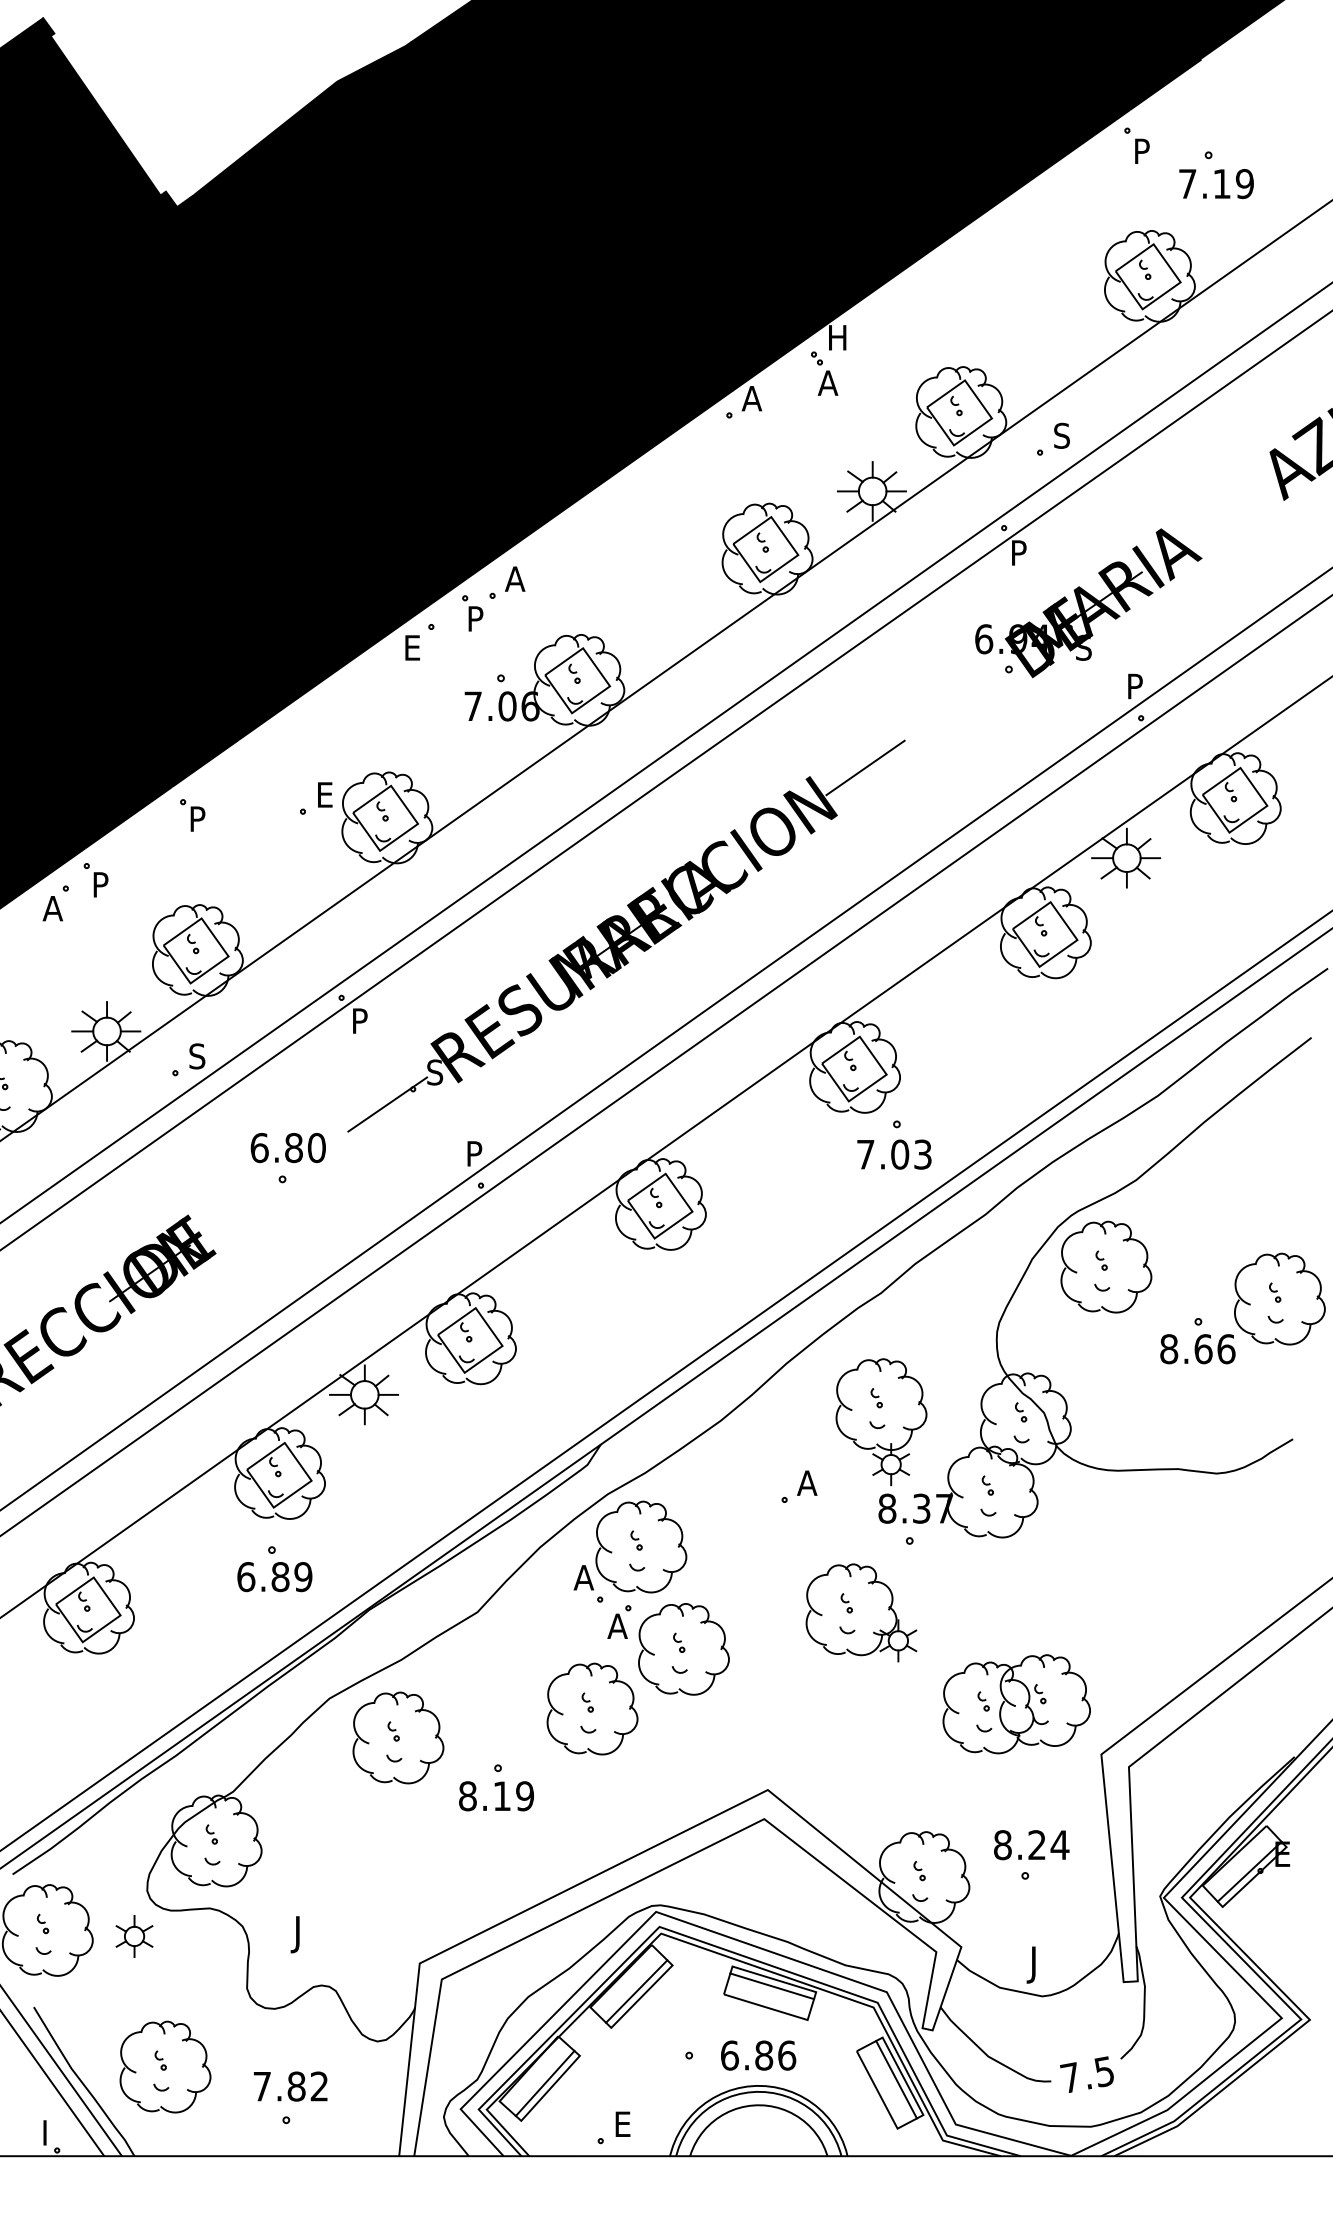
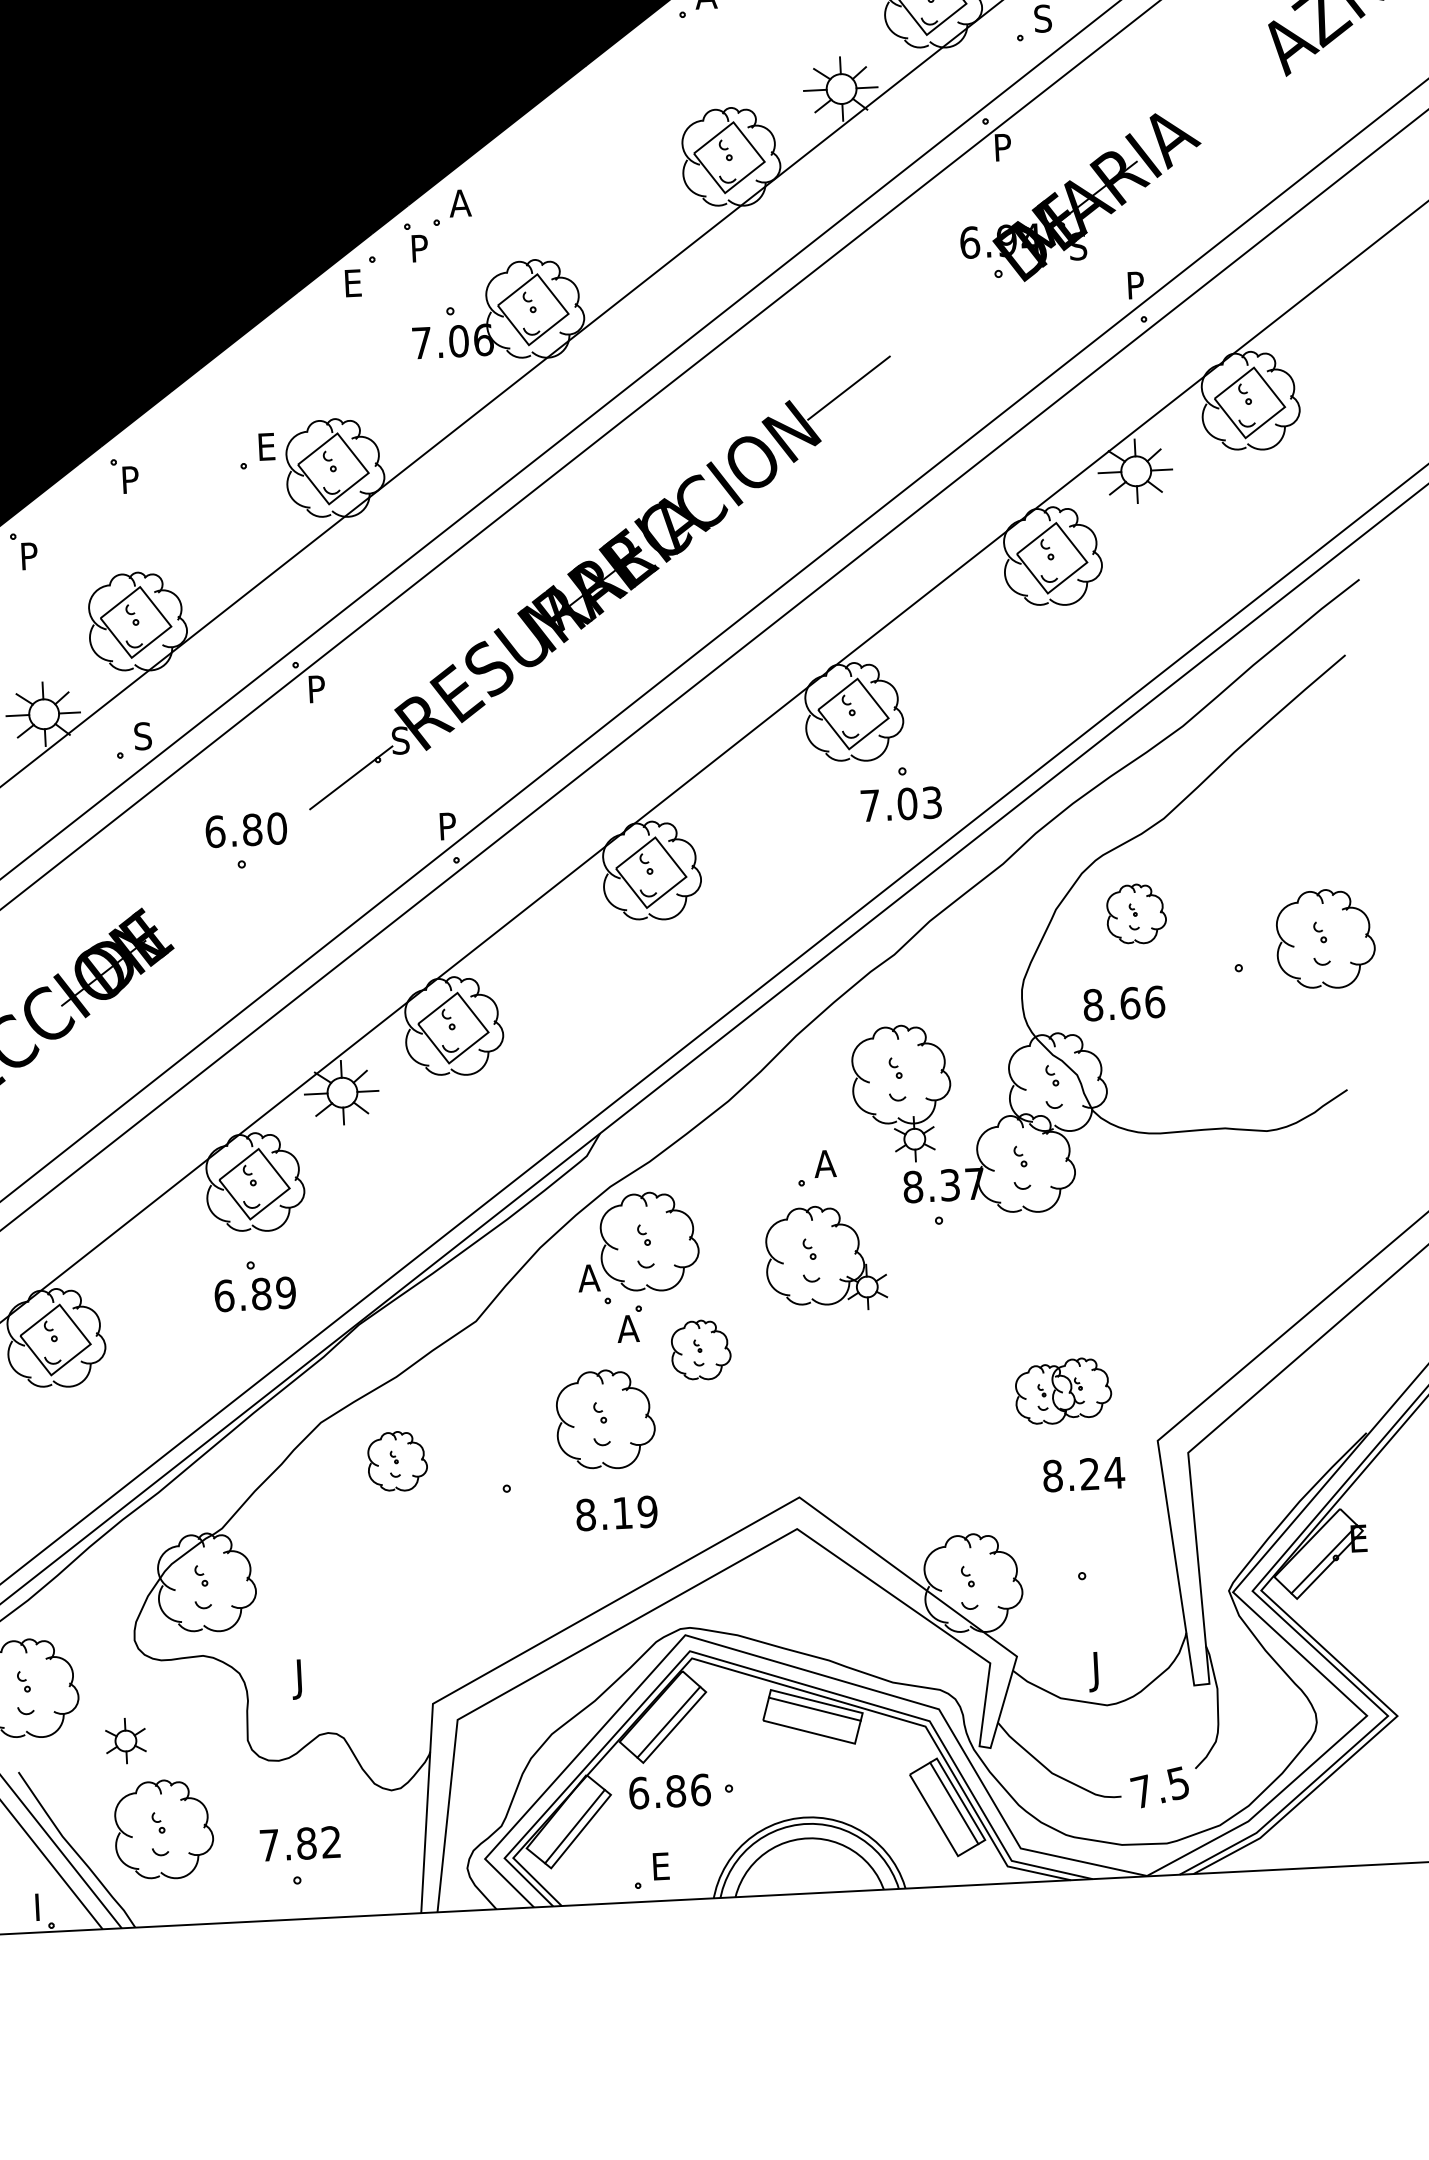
part: (1106, 1266) -> (1136, 913), size x0.6
text: (1197, 1349) -> (1123, 1003), moved
part: (861, 1612) -> (825, 1258), moved
part: (683, 1649) -> (700, 1350), size x0.6
part: (1016, 1704) -> (1063, 1391), size x0.6
part: (398, 1737) -> (397, 1460), size x0.6
text: (496, 1796) -> (616, 1513), moved
text: (1031, 1845) -> (1083, 1474), moved
part: (134, 1936) -> (125, 1741), moved
text: (758, 2055) -> (669, 1791), moved

